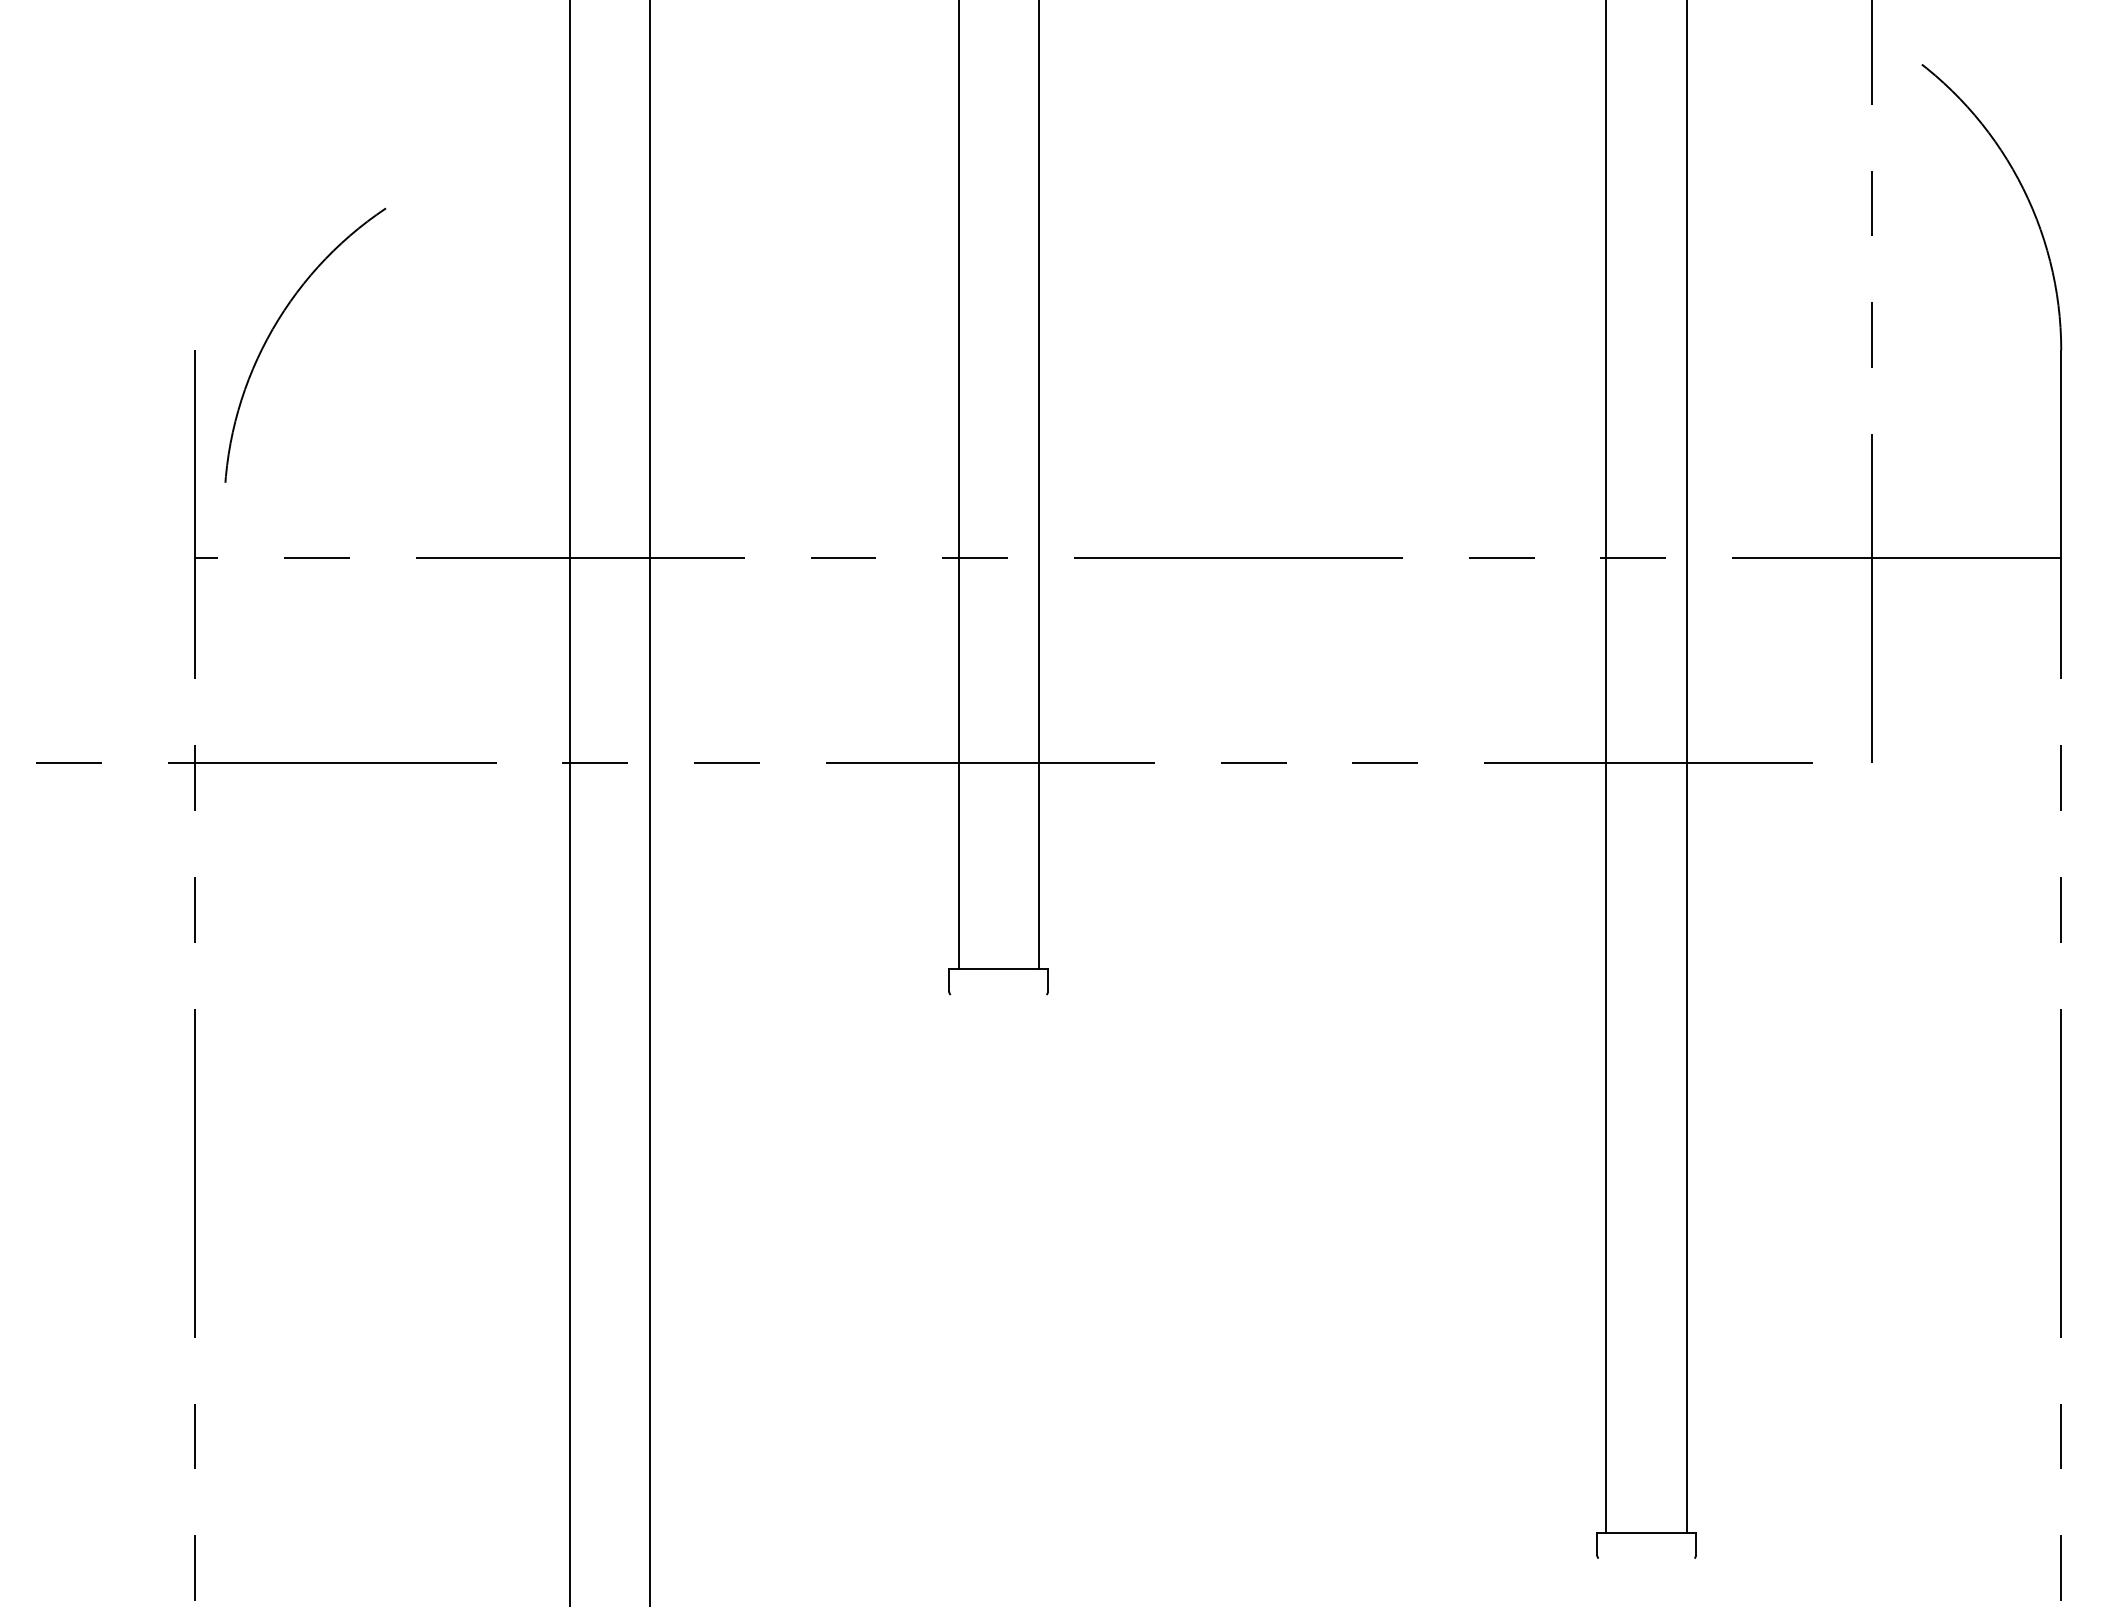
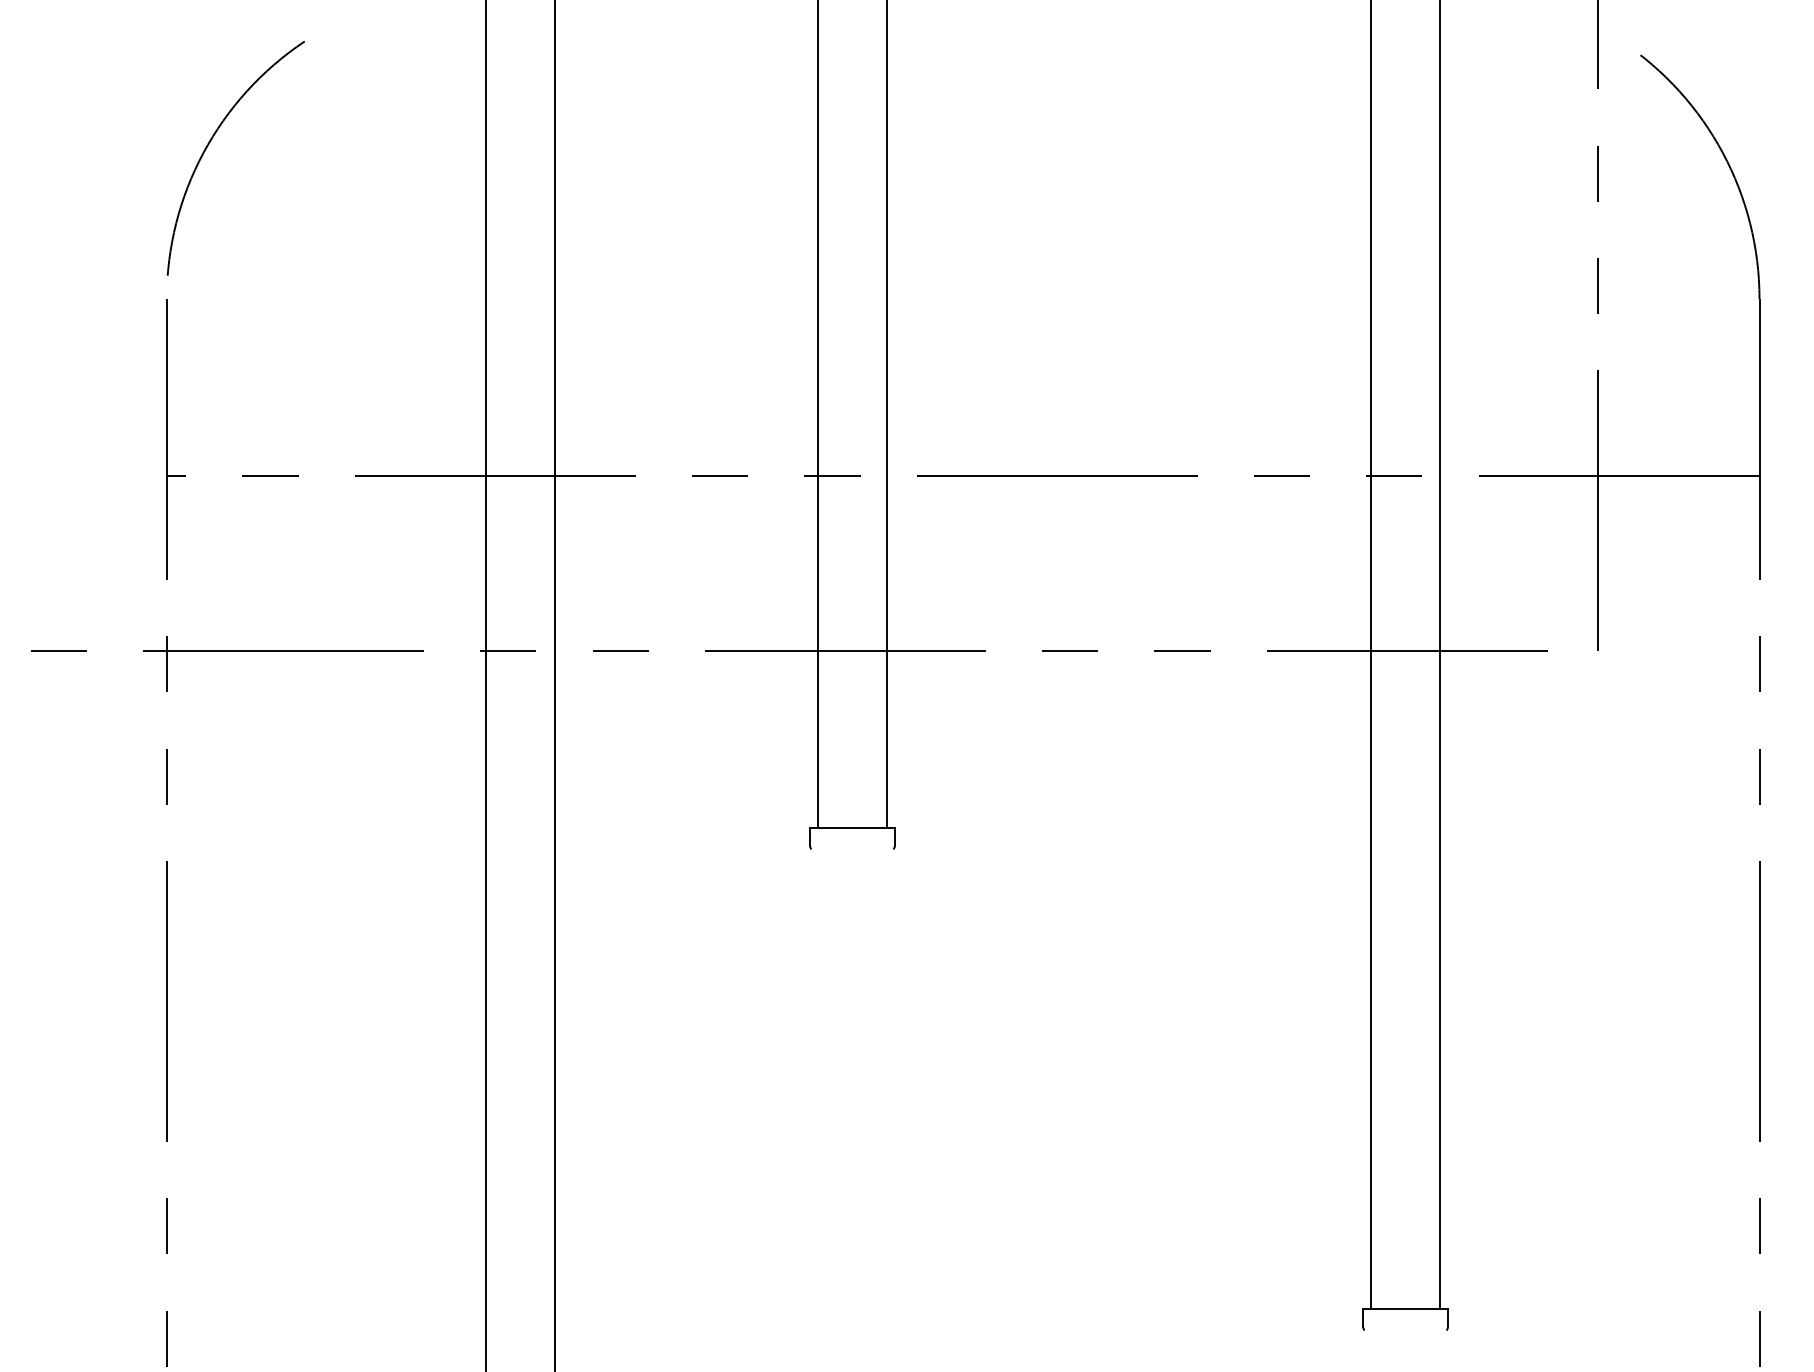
arc: (276, 325) -> (211, 141), moved

